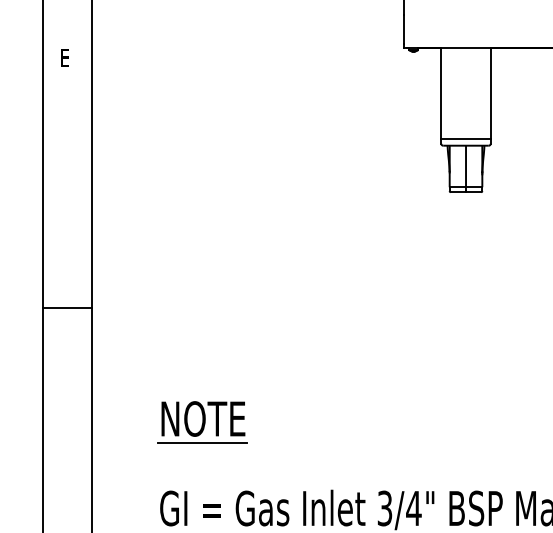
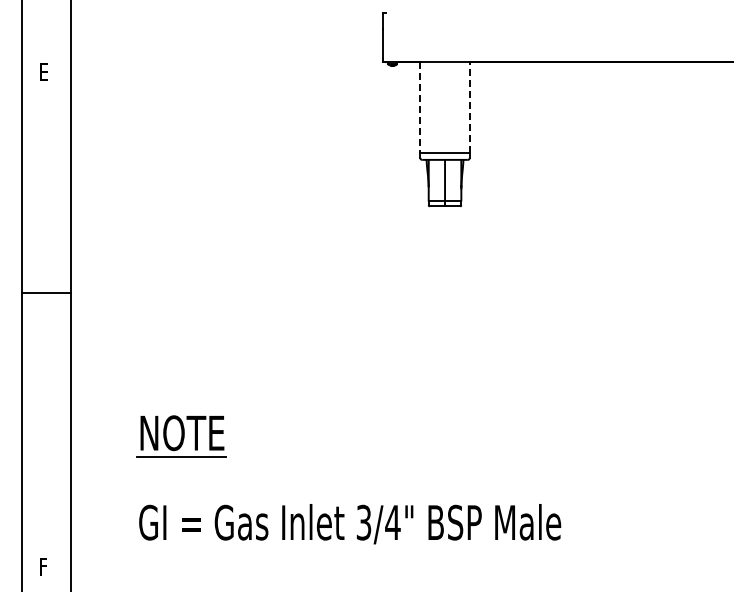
line: (490, 93) -> (469, 107), solid -> dashed
line: (441, 94) -> (420, 108), solid -> dashed
line: (67, 307) -> (46, 292), moved

